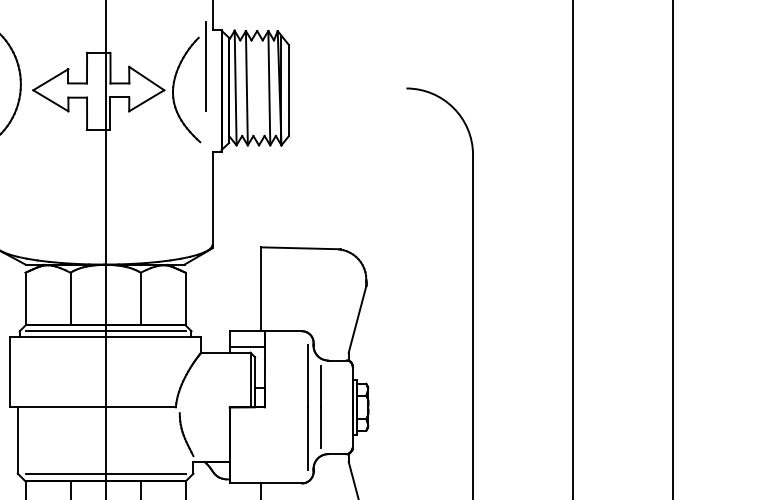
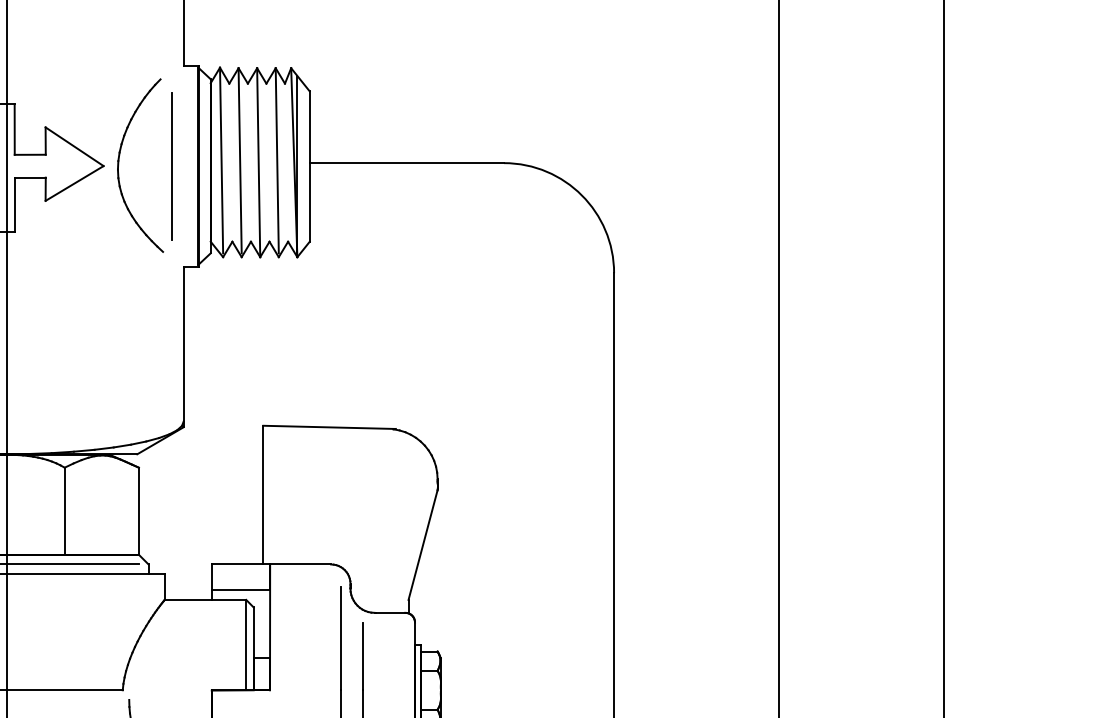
line: (205, 66) -> (171, 166), moved
line: (258, 88) -> (259, 163), added
line: (347, 88) -> (406, 163), added

